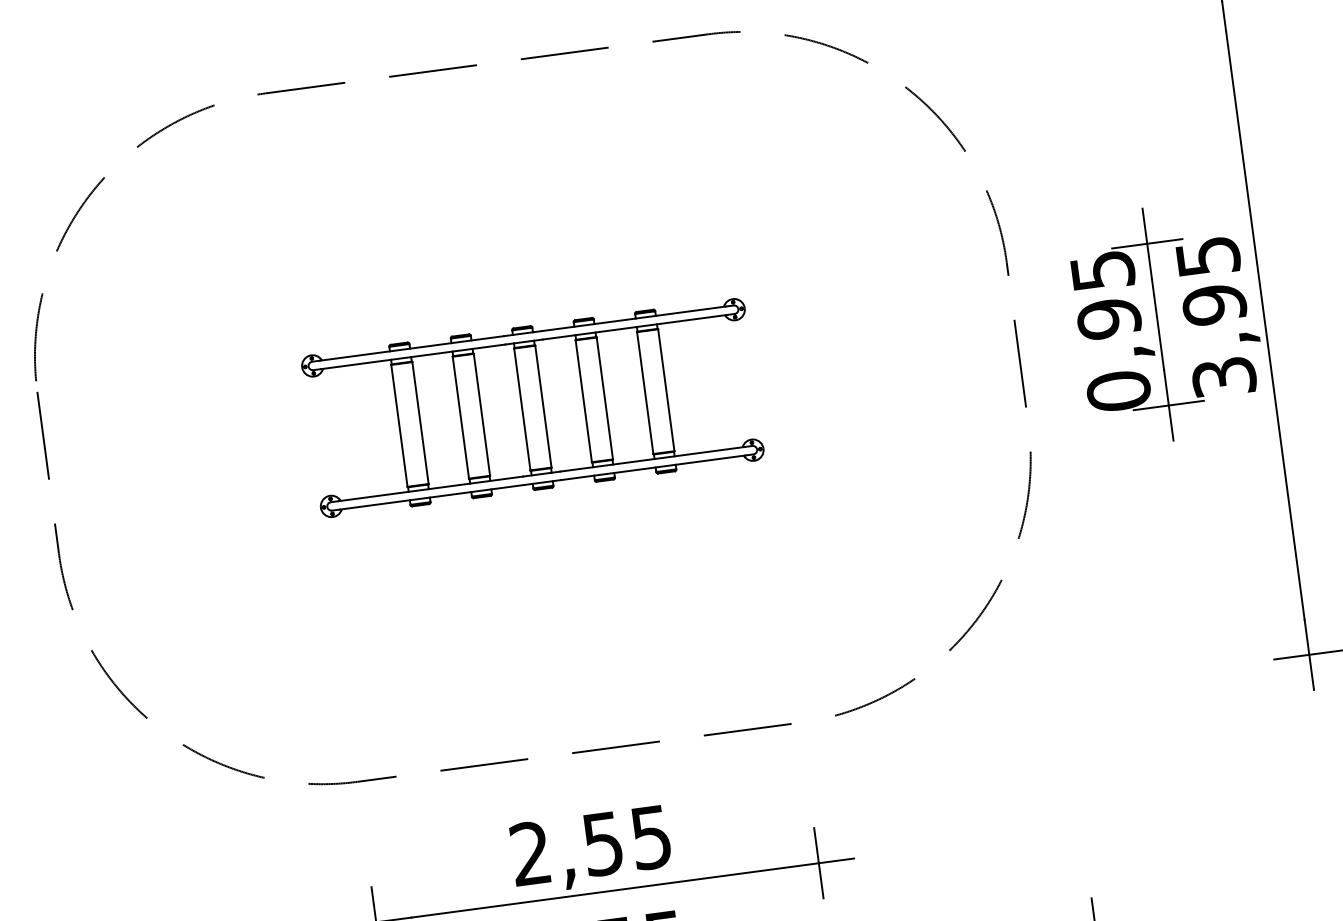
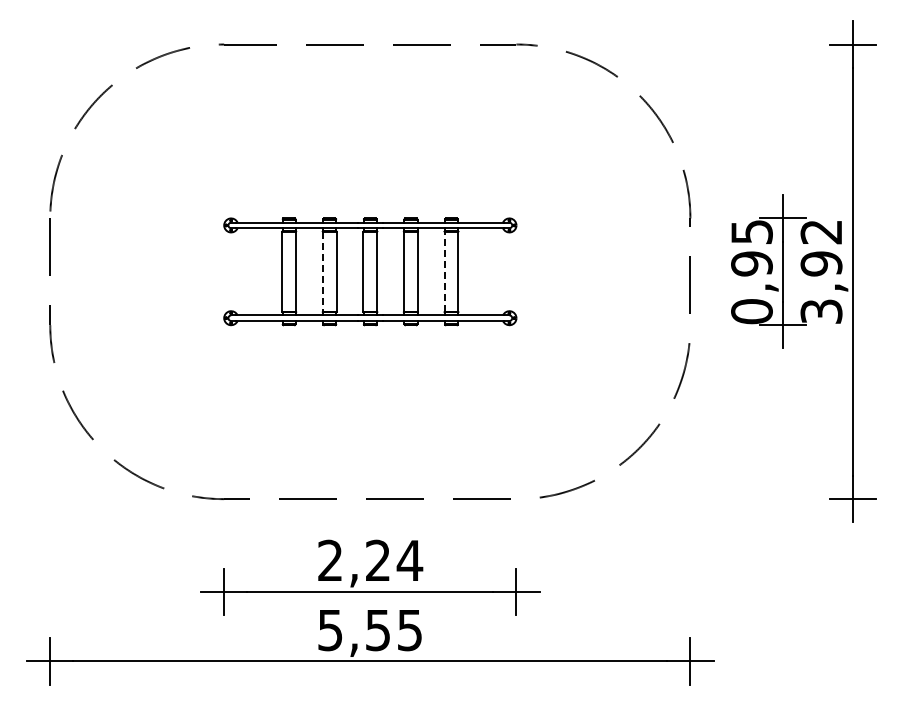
text: (1208, 257) -> (821, 232), 3,95 -> 3,92
line: (645, 392) -> (444, 271), solid -> dashed
line: (460, 418) -> (322, 272), solid -> dashed
text: (627, 840) -> (394, 560), 2,55 -> 2,24

